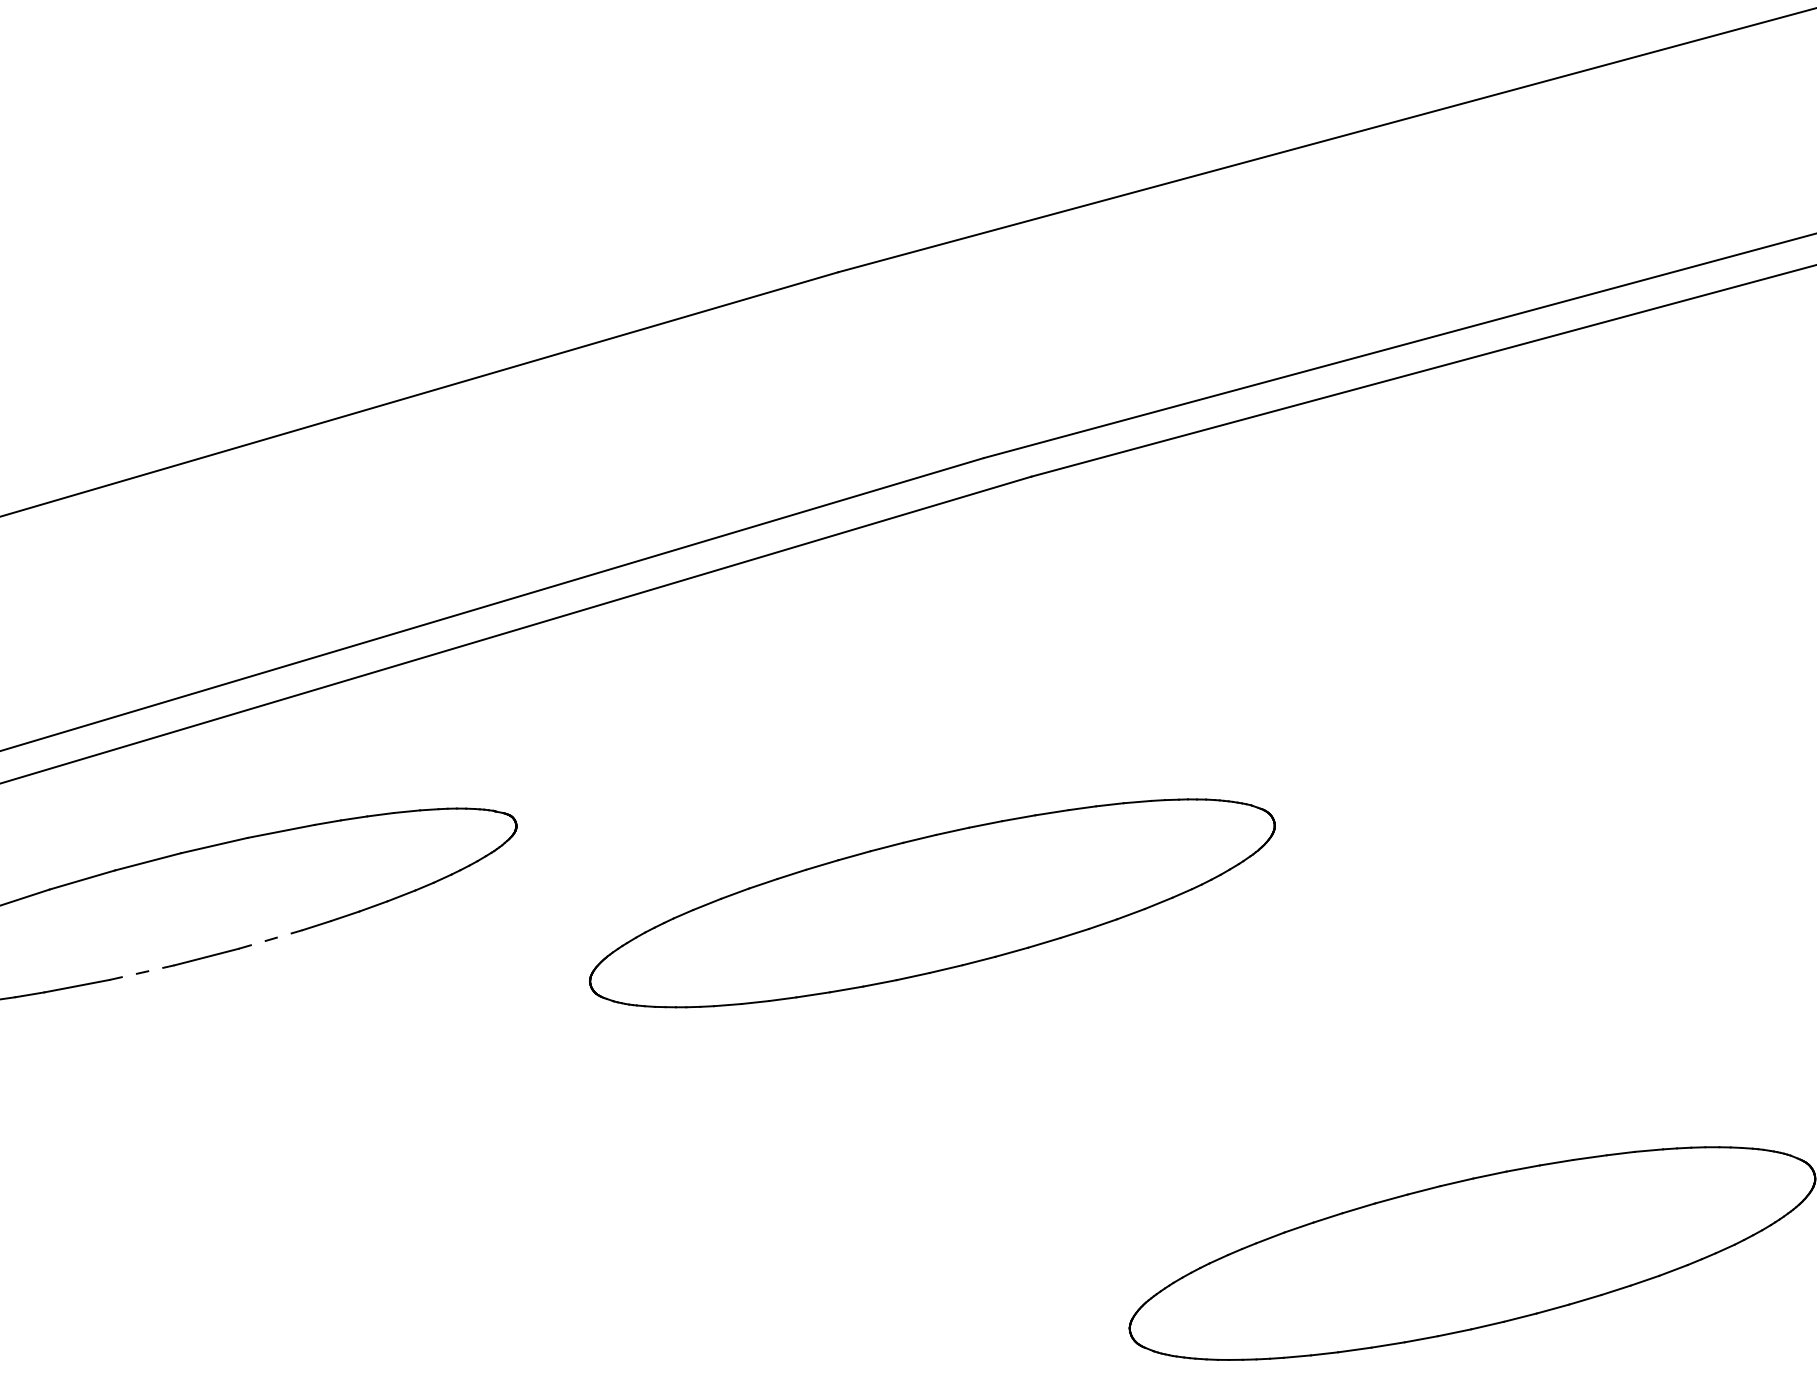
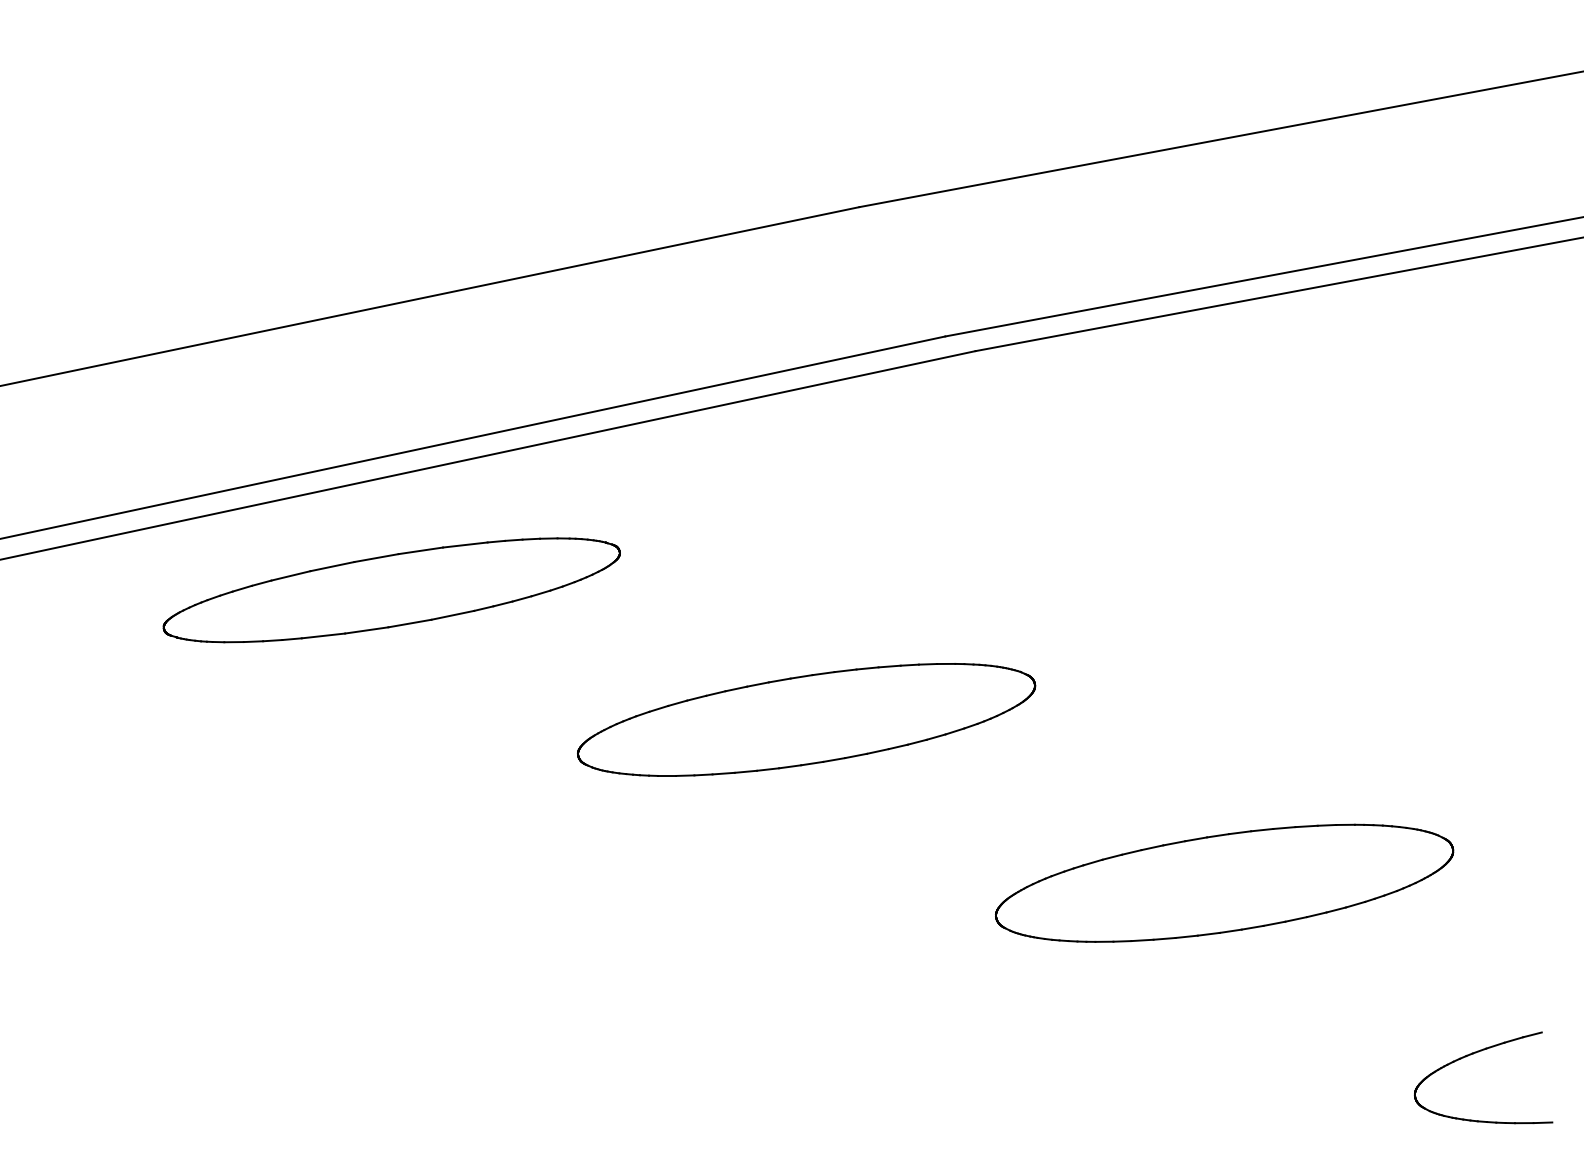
part: (932, 902) -> (806, 719), moved
line: (270, 939) -> (452, 615), dashed -> solid
line: (141, 972) -> (366, 630), dashed -> solid

